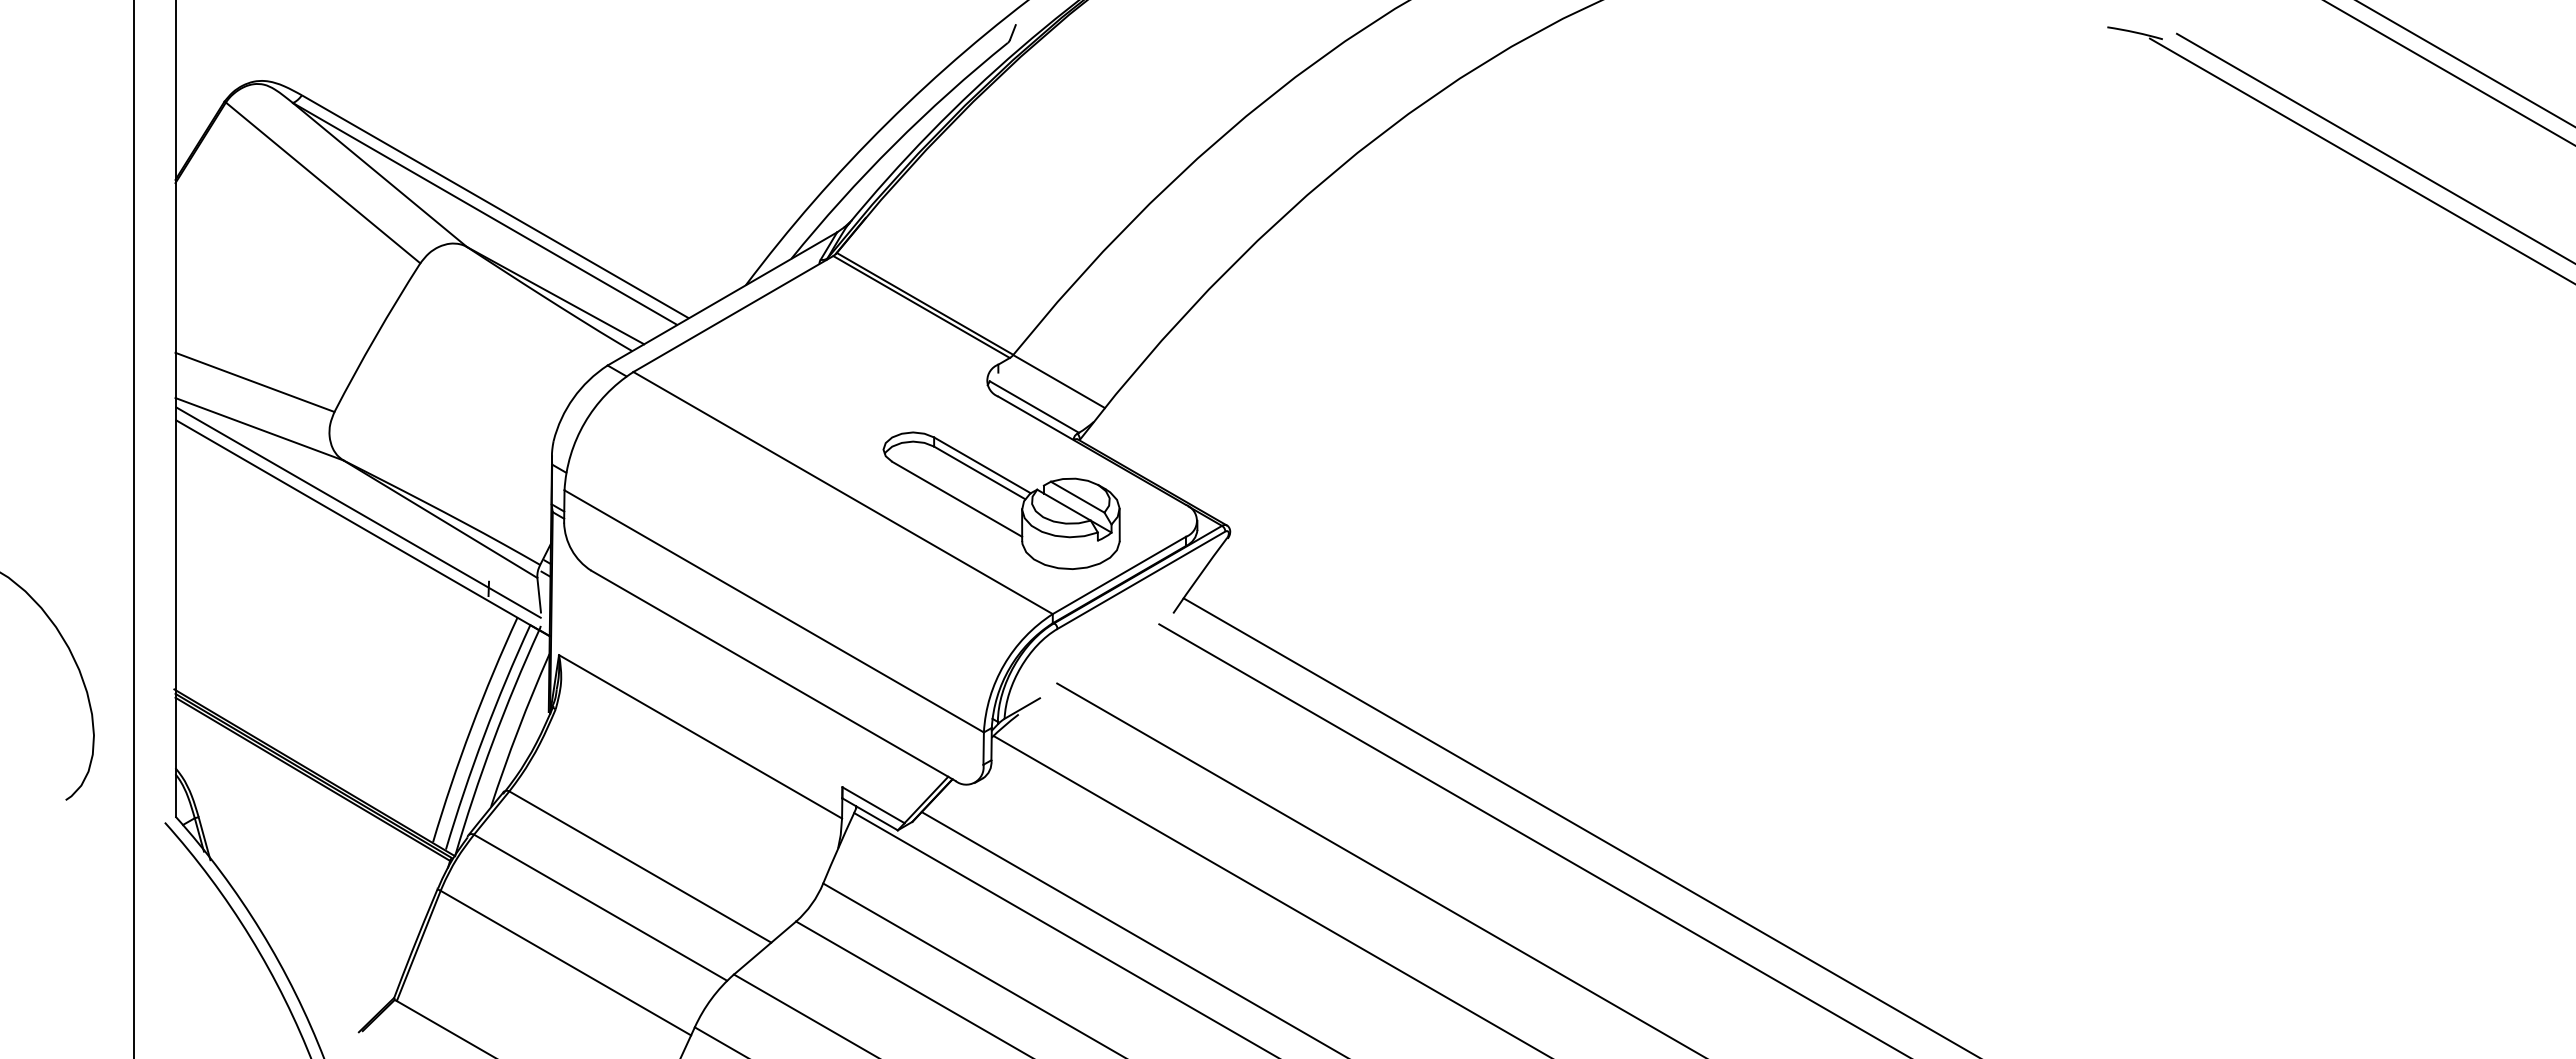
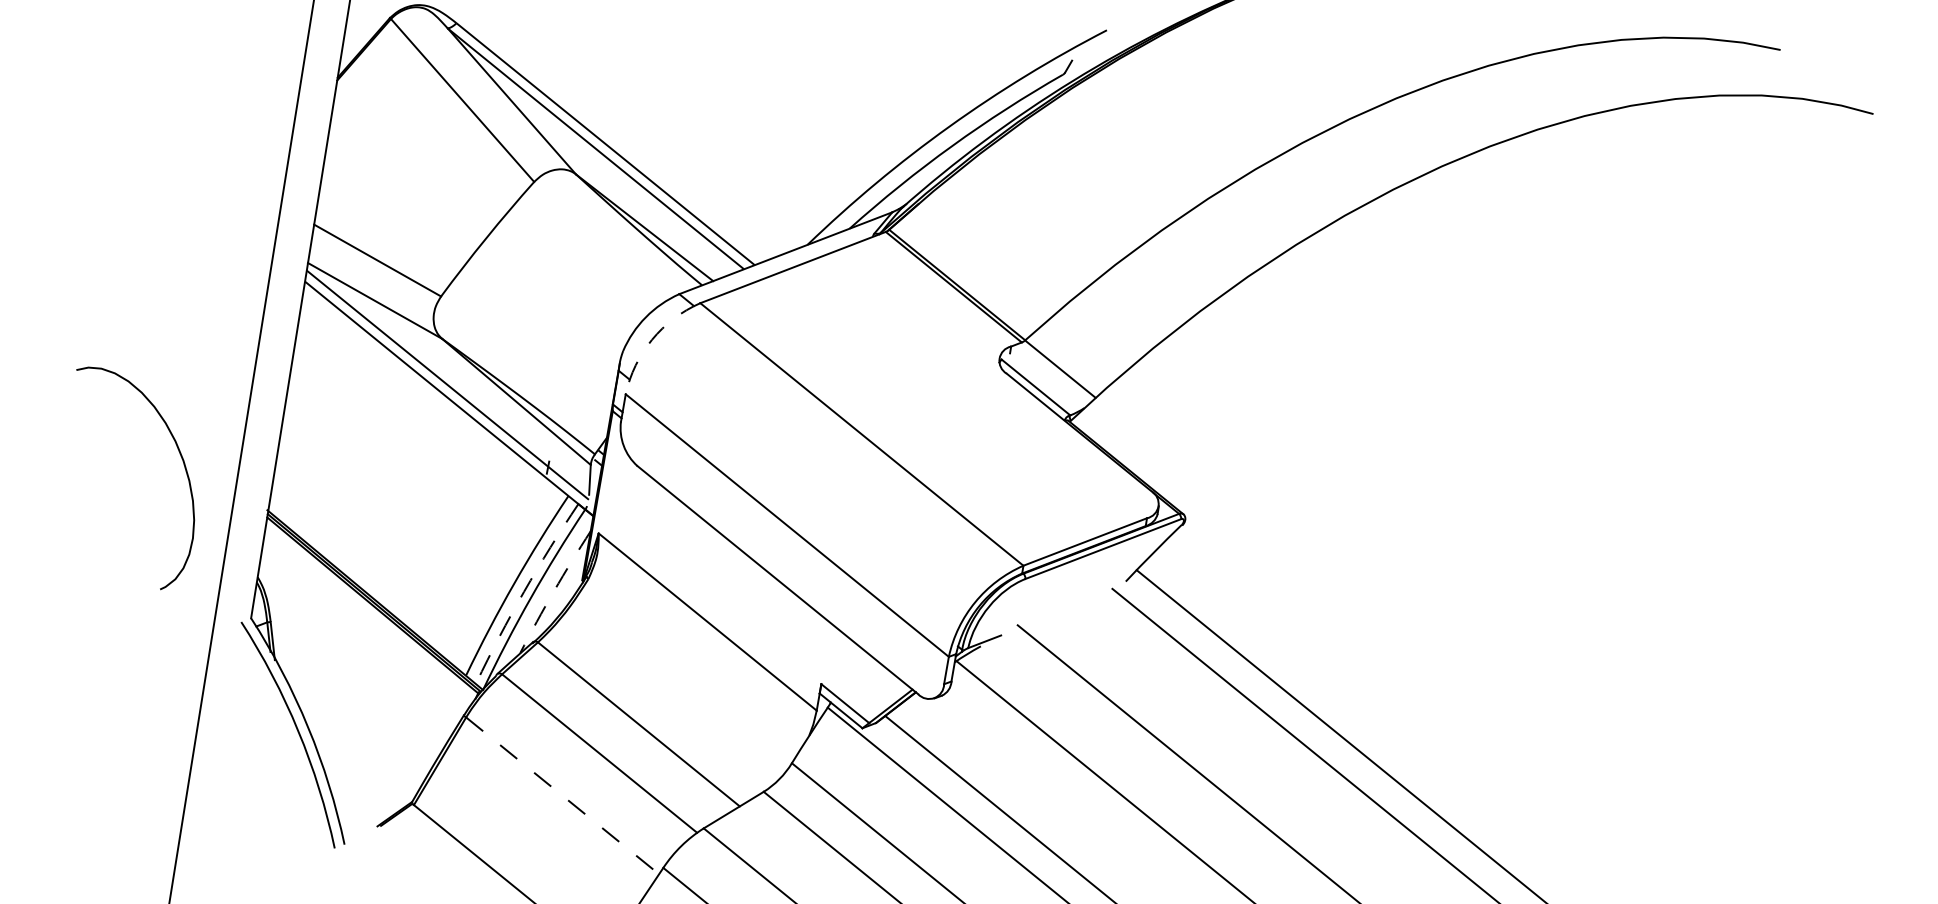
arc: (584, 422) -> (651, 339), solid -> dashed
part: (1001, 500) -> (995, 462), removed
arc: (518, 729) -> (554, 591), solid -> dashed
arc: (484, 735) -> (524, 591), solid -> dashed
line: (565, 963) -> (562, 796), solid -> dashed

